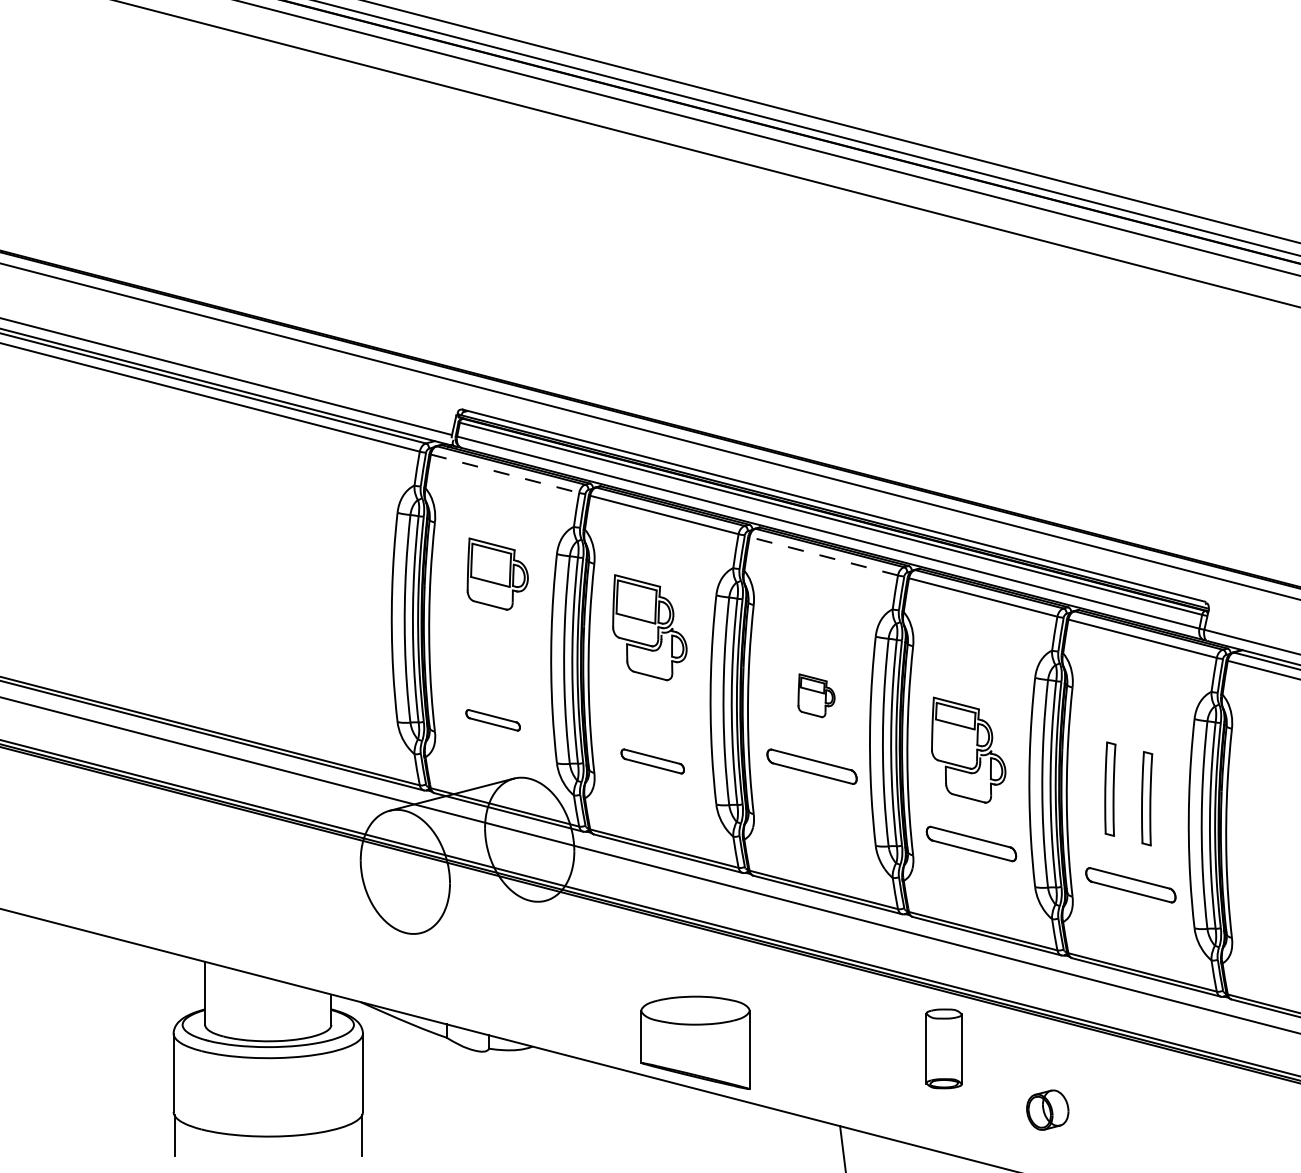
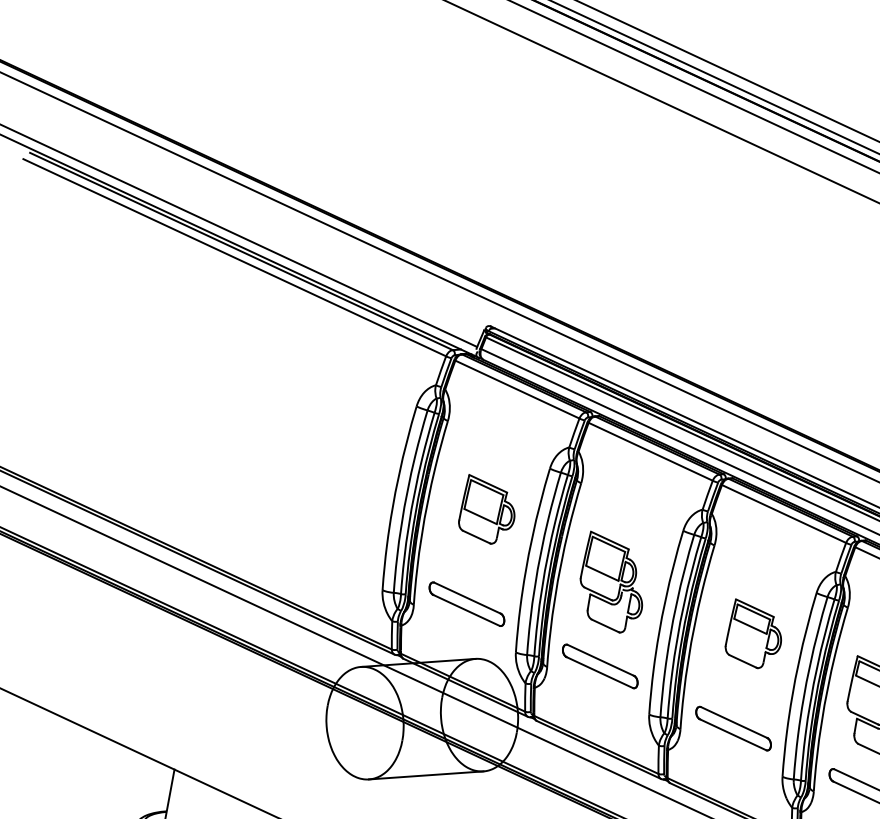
line: (505, 473) -> (517, 389), dashed -> solid
line: (823, 556) -> (783, 514), dashed -> solid
part: (497, 573) -> (488, 510), moved
part: (649, 627) -> (612, 583), moved
part: (816, 695) -> (754, 635), size x1.67
part: (492, 720) -> (466, 604), size x1.67
part: (652, 761) -> (600, 666), size x1.43
part: (811, 766) -> (733, 728), moved
line: (483, 916) -> (426, 775), added

